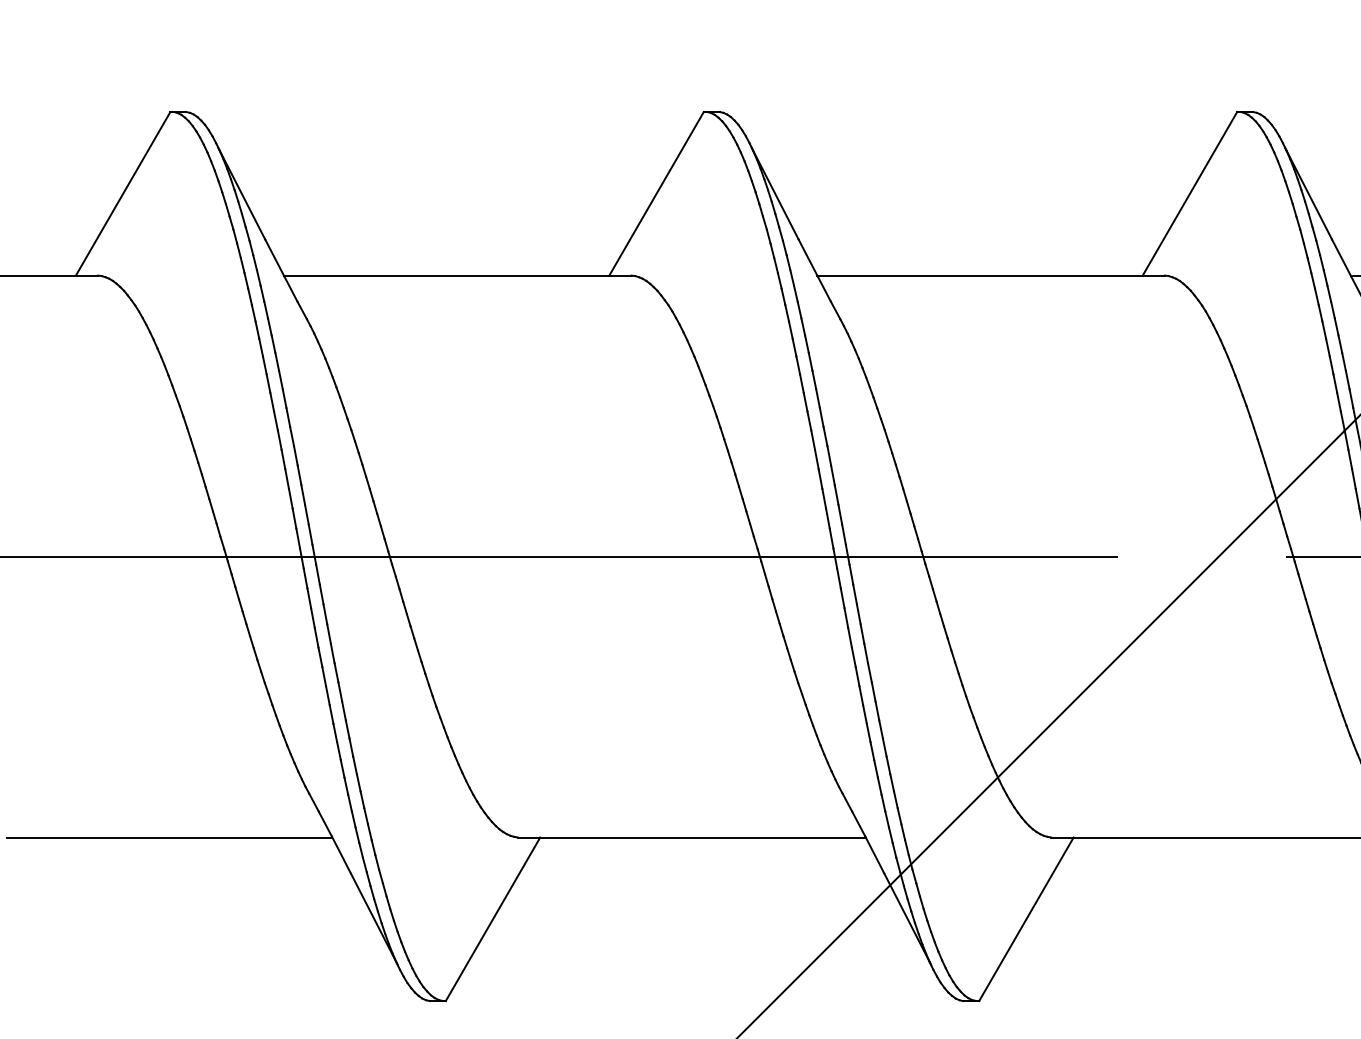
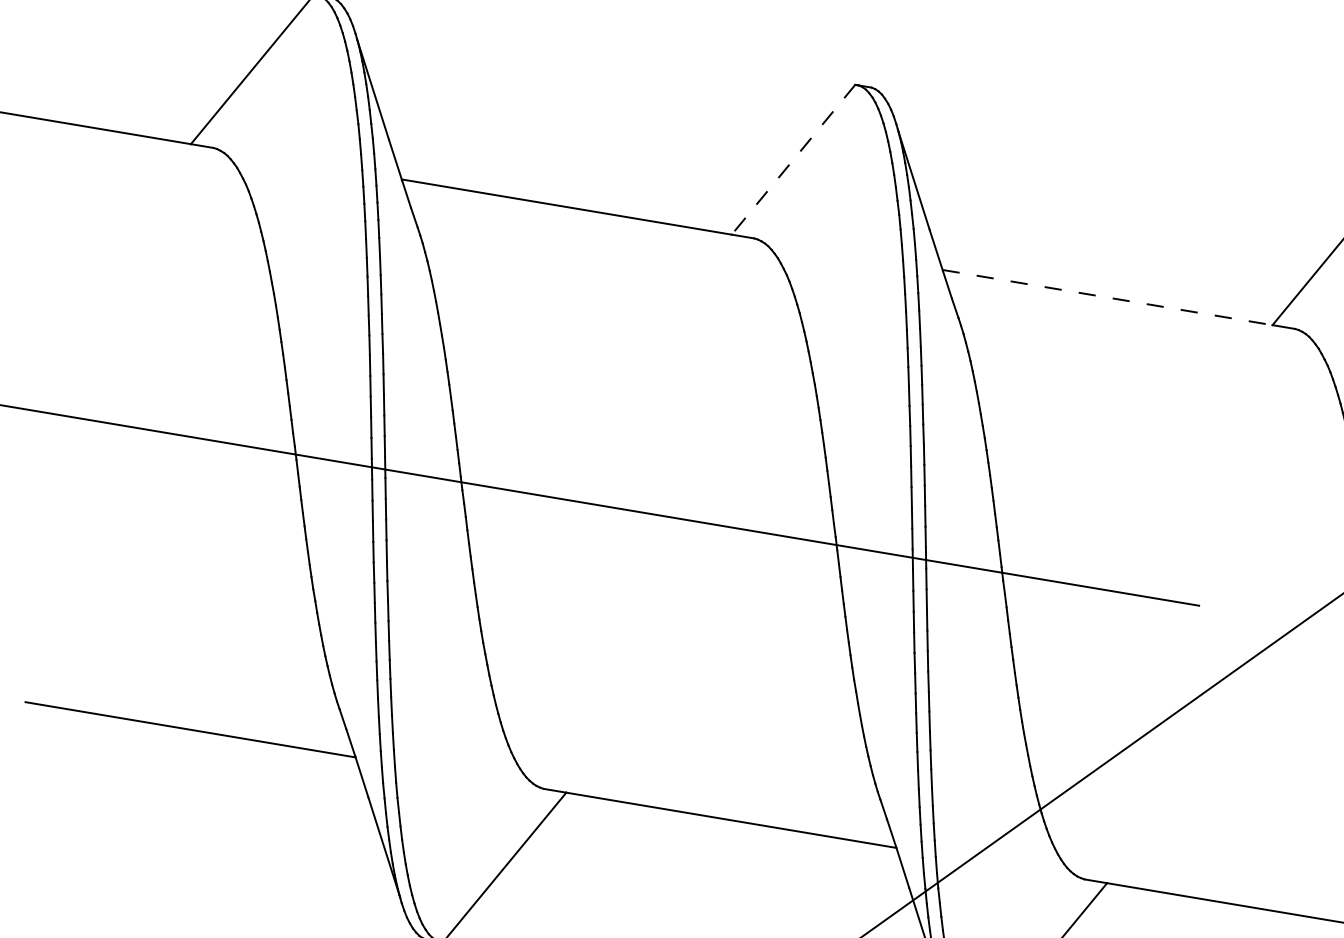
line: (656, 194) -> (793, 160), solid -> dashed
line: (980, 275) -> (1108, 297), solid -> dashed

